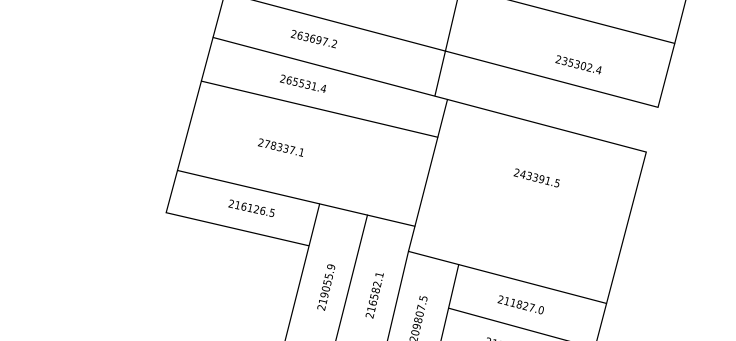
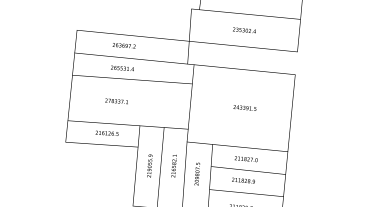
text: (578, 64) -> (244, 30), moved
text: (536, 176) -> (244, 107), moved

